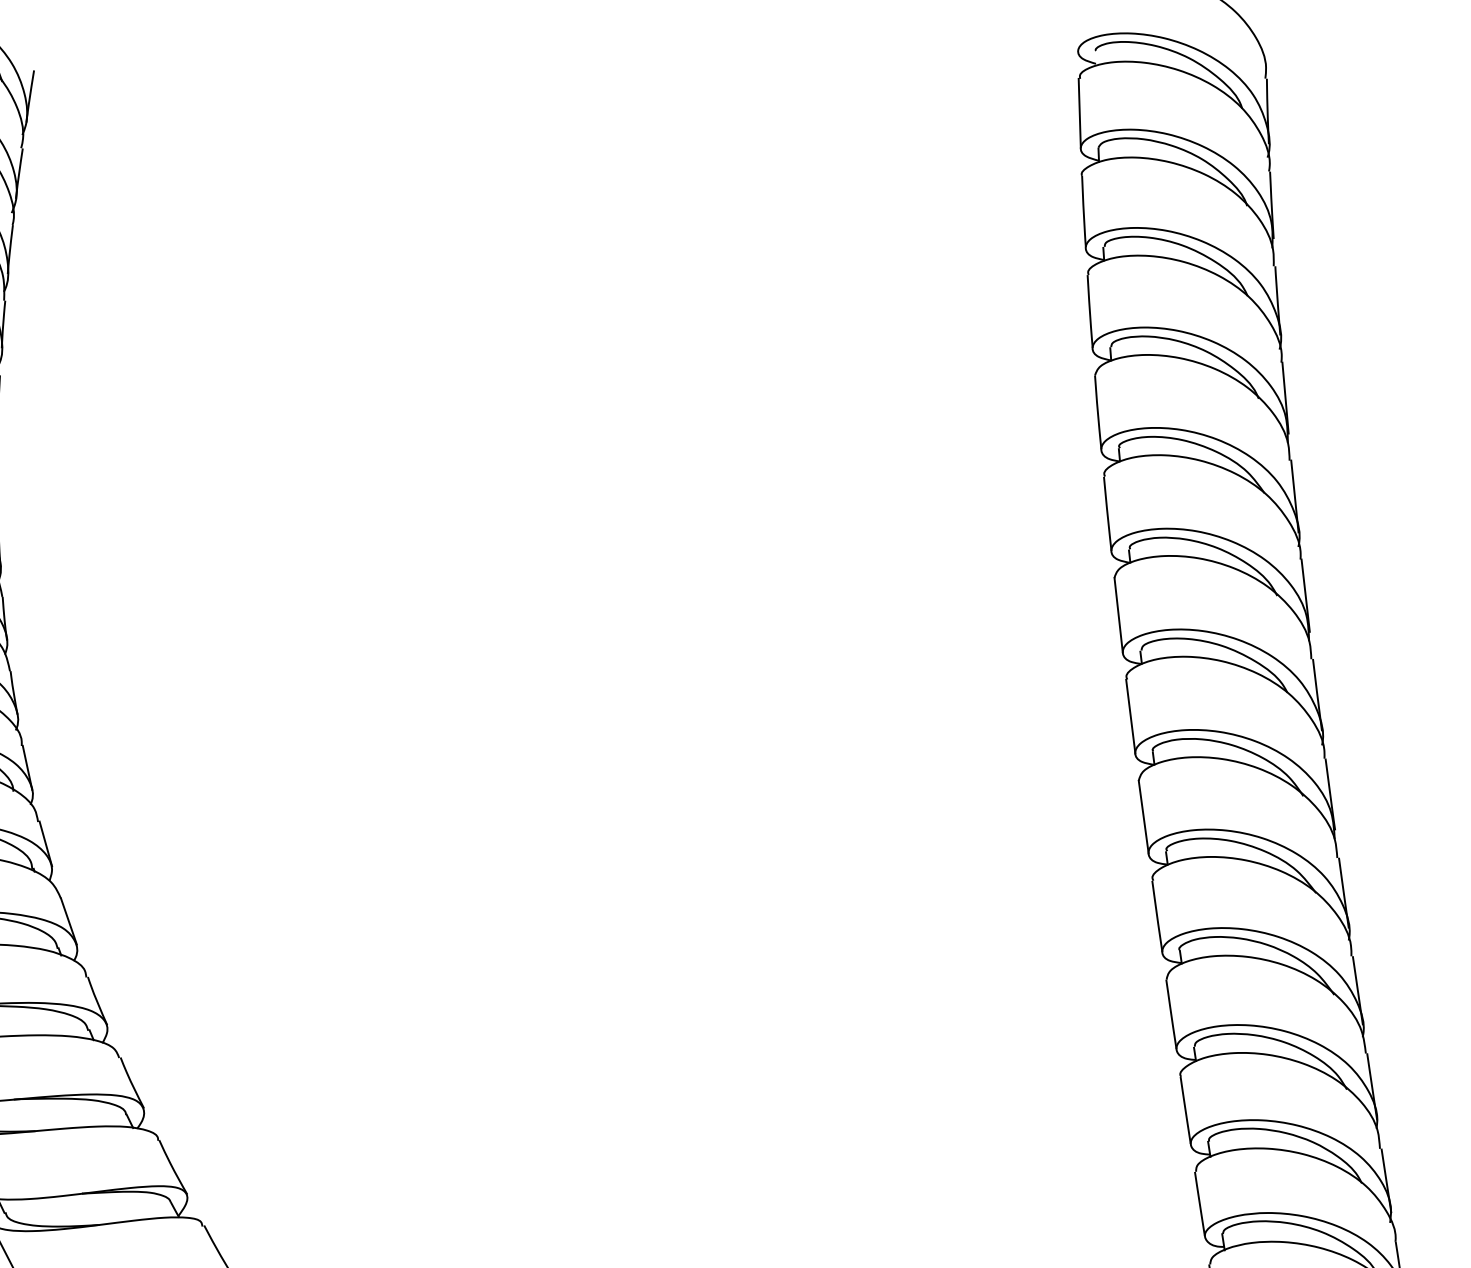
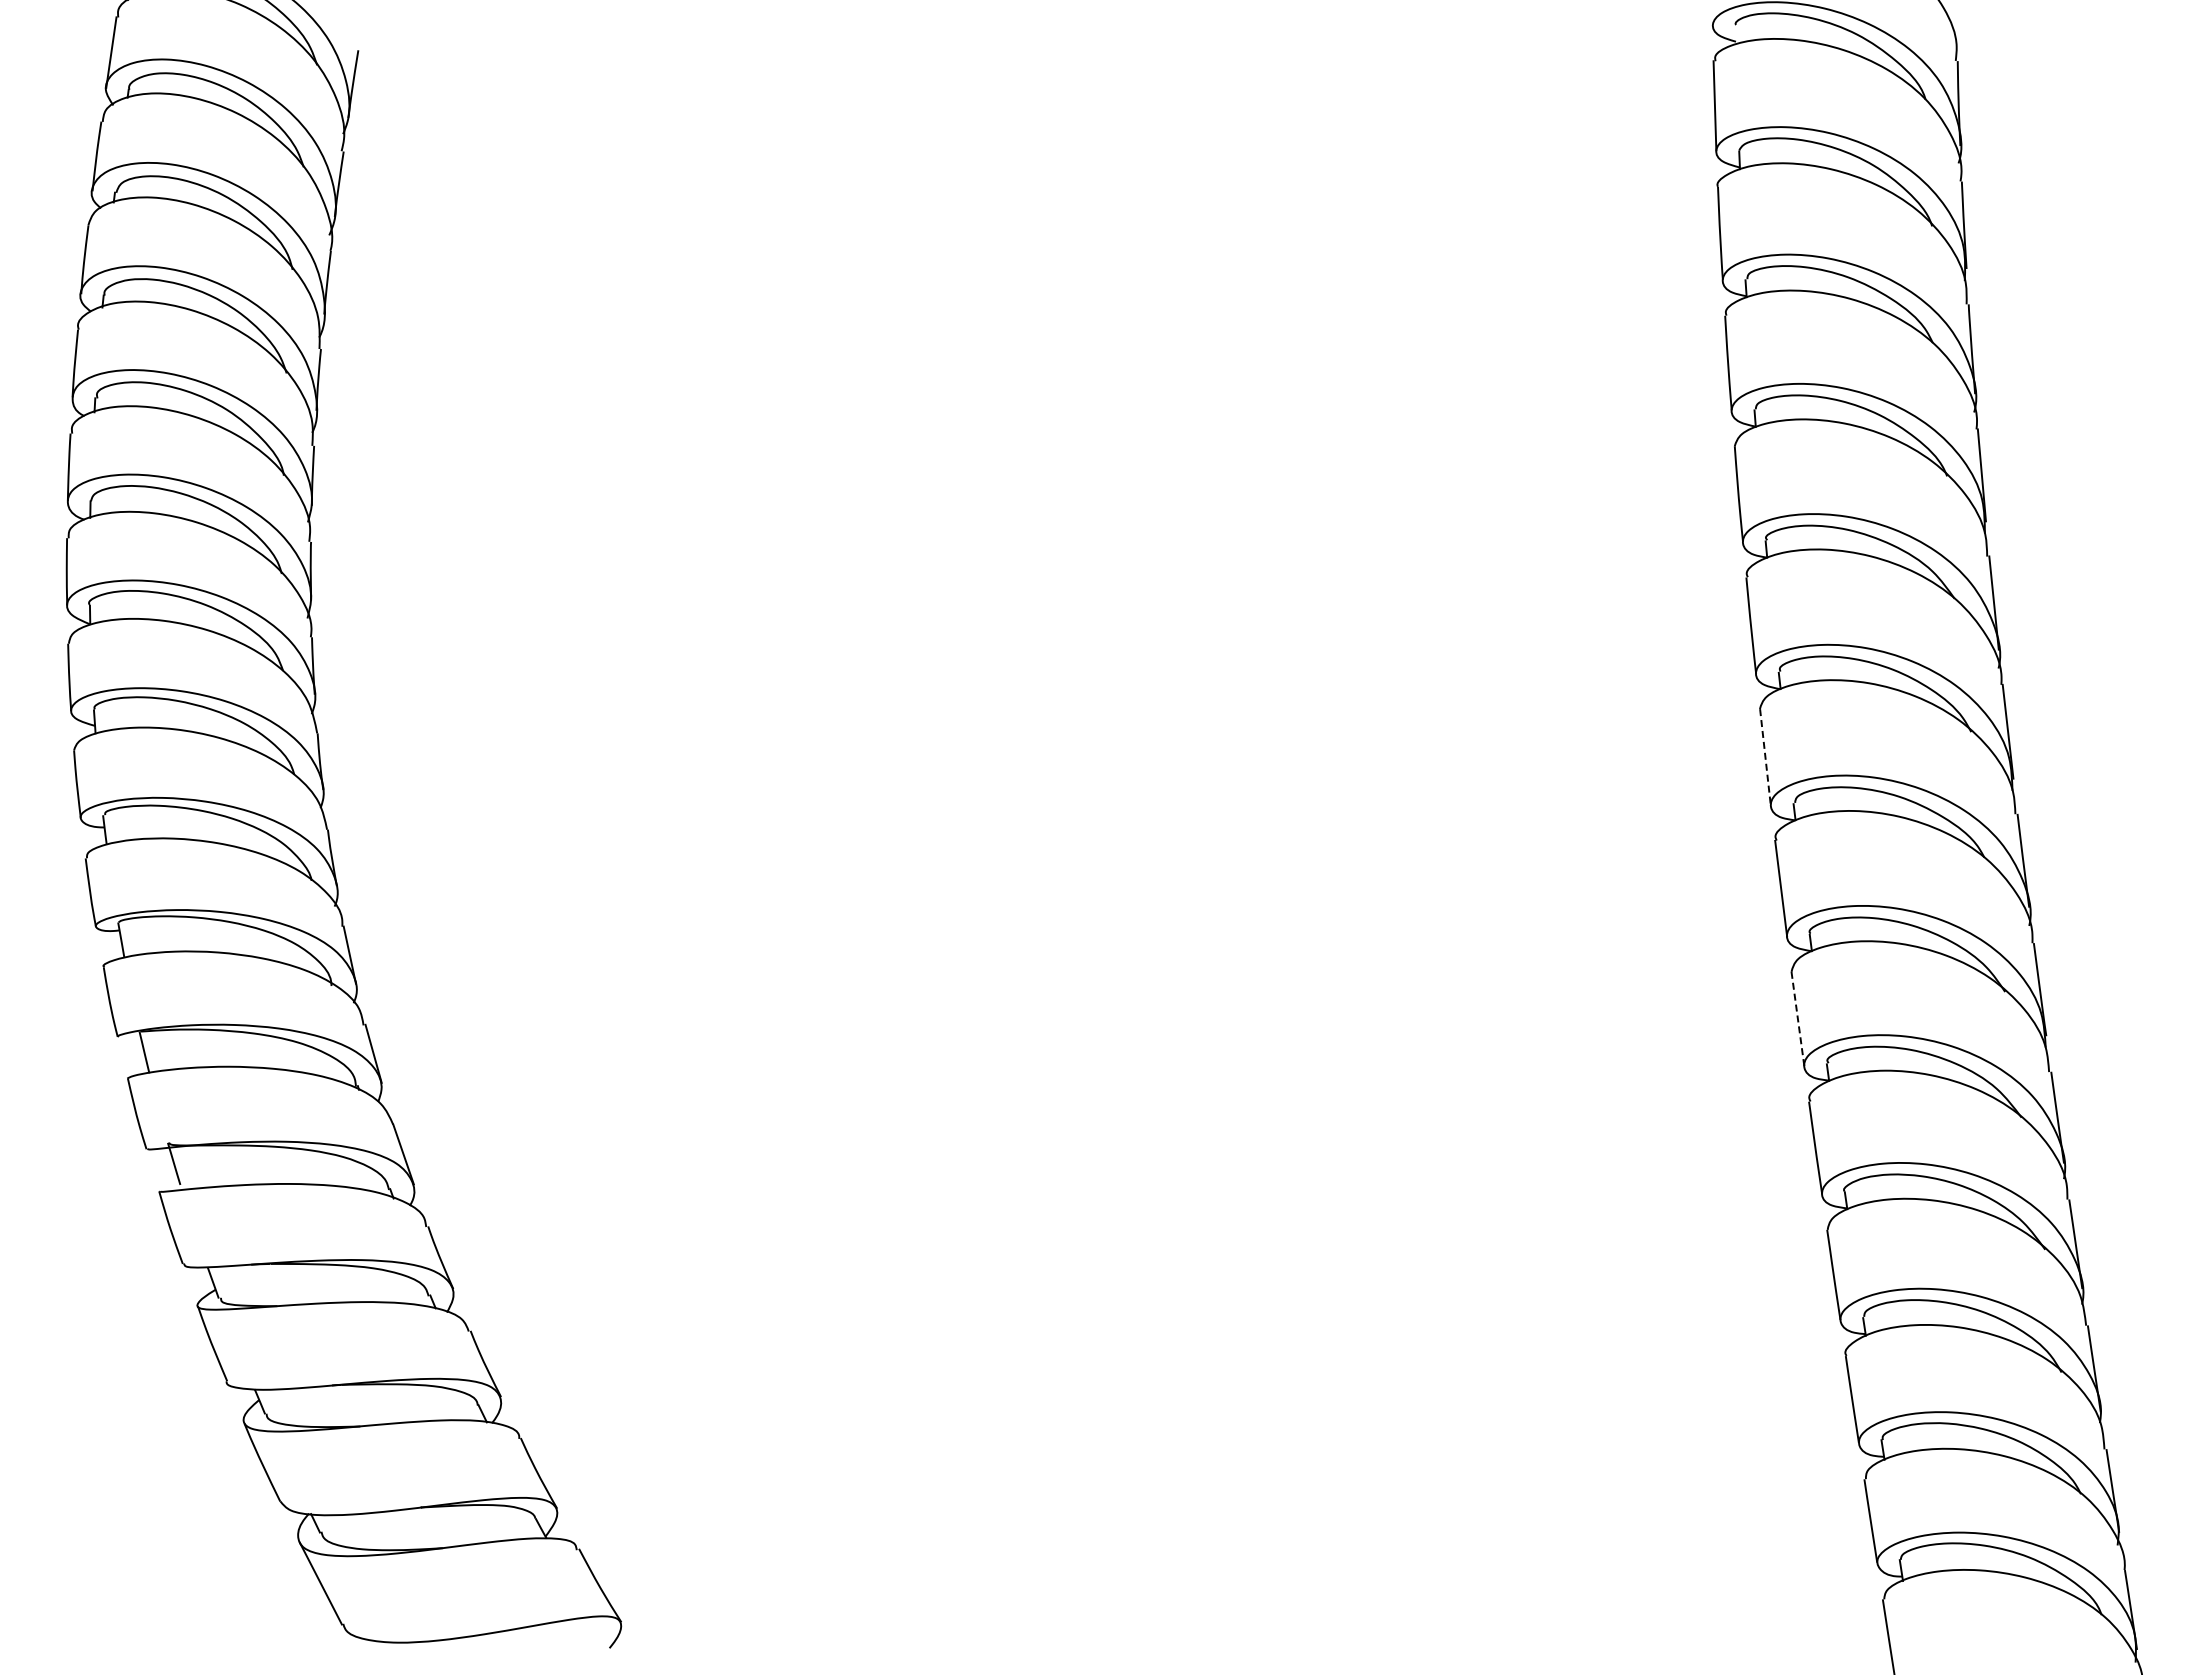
line: (1118, 615) -> (1765, 757), solid -> dashed
line: (1143, 817) -> (1797, 1019), solid -> dashed

